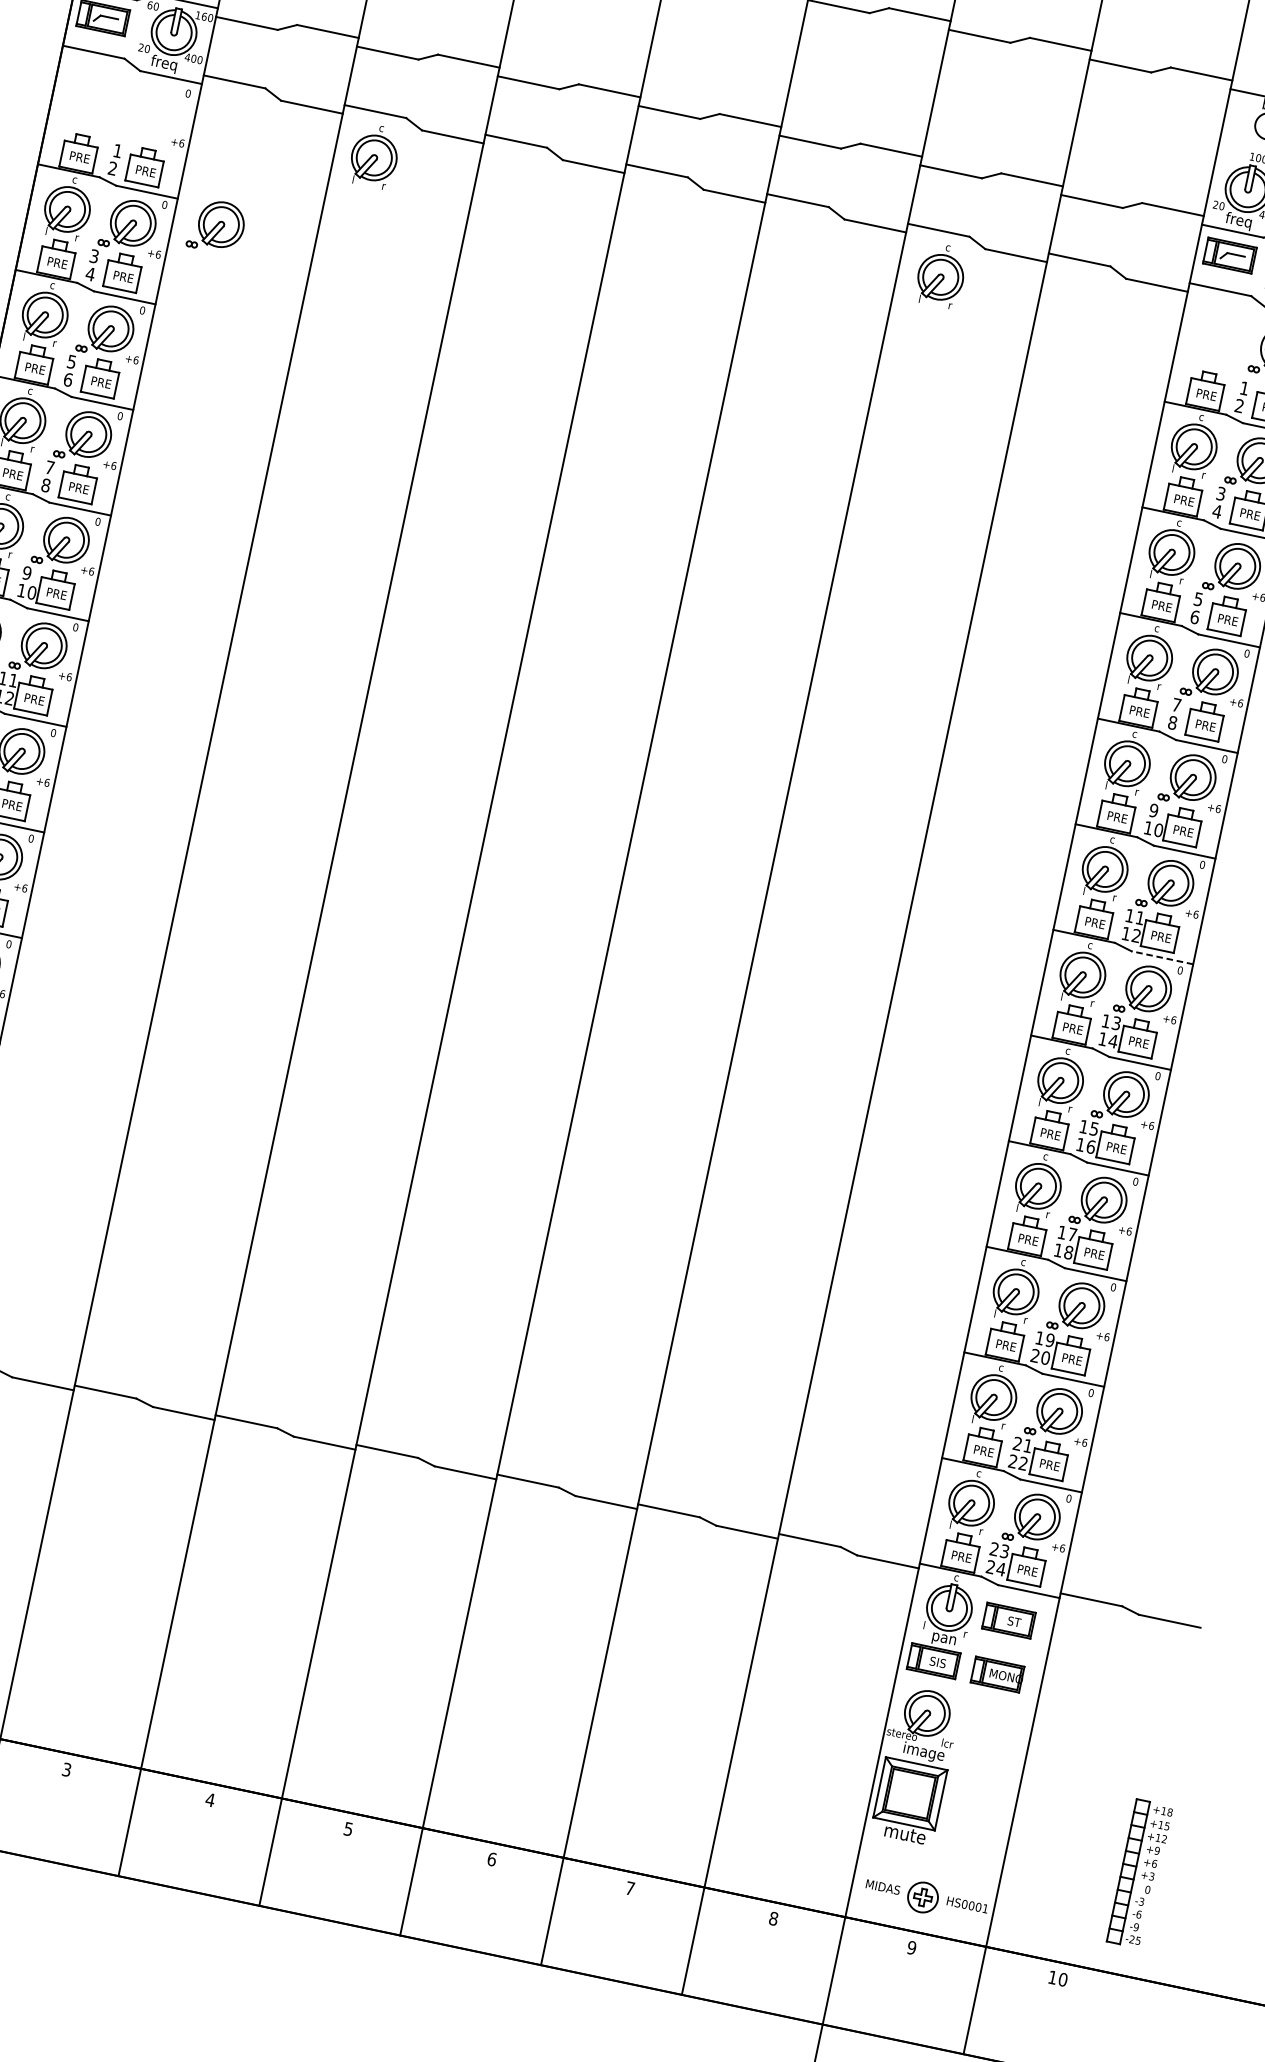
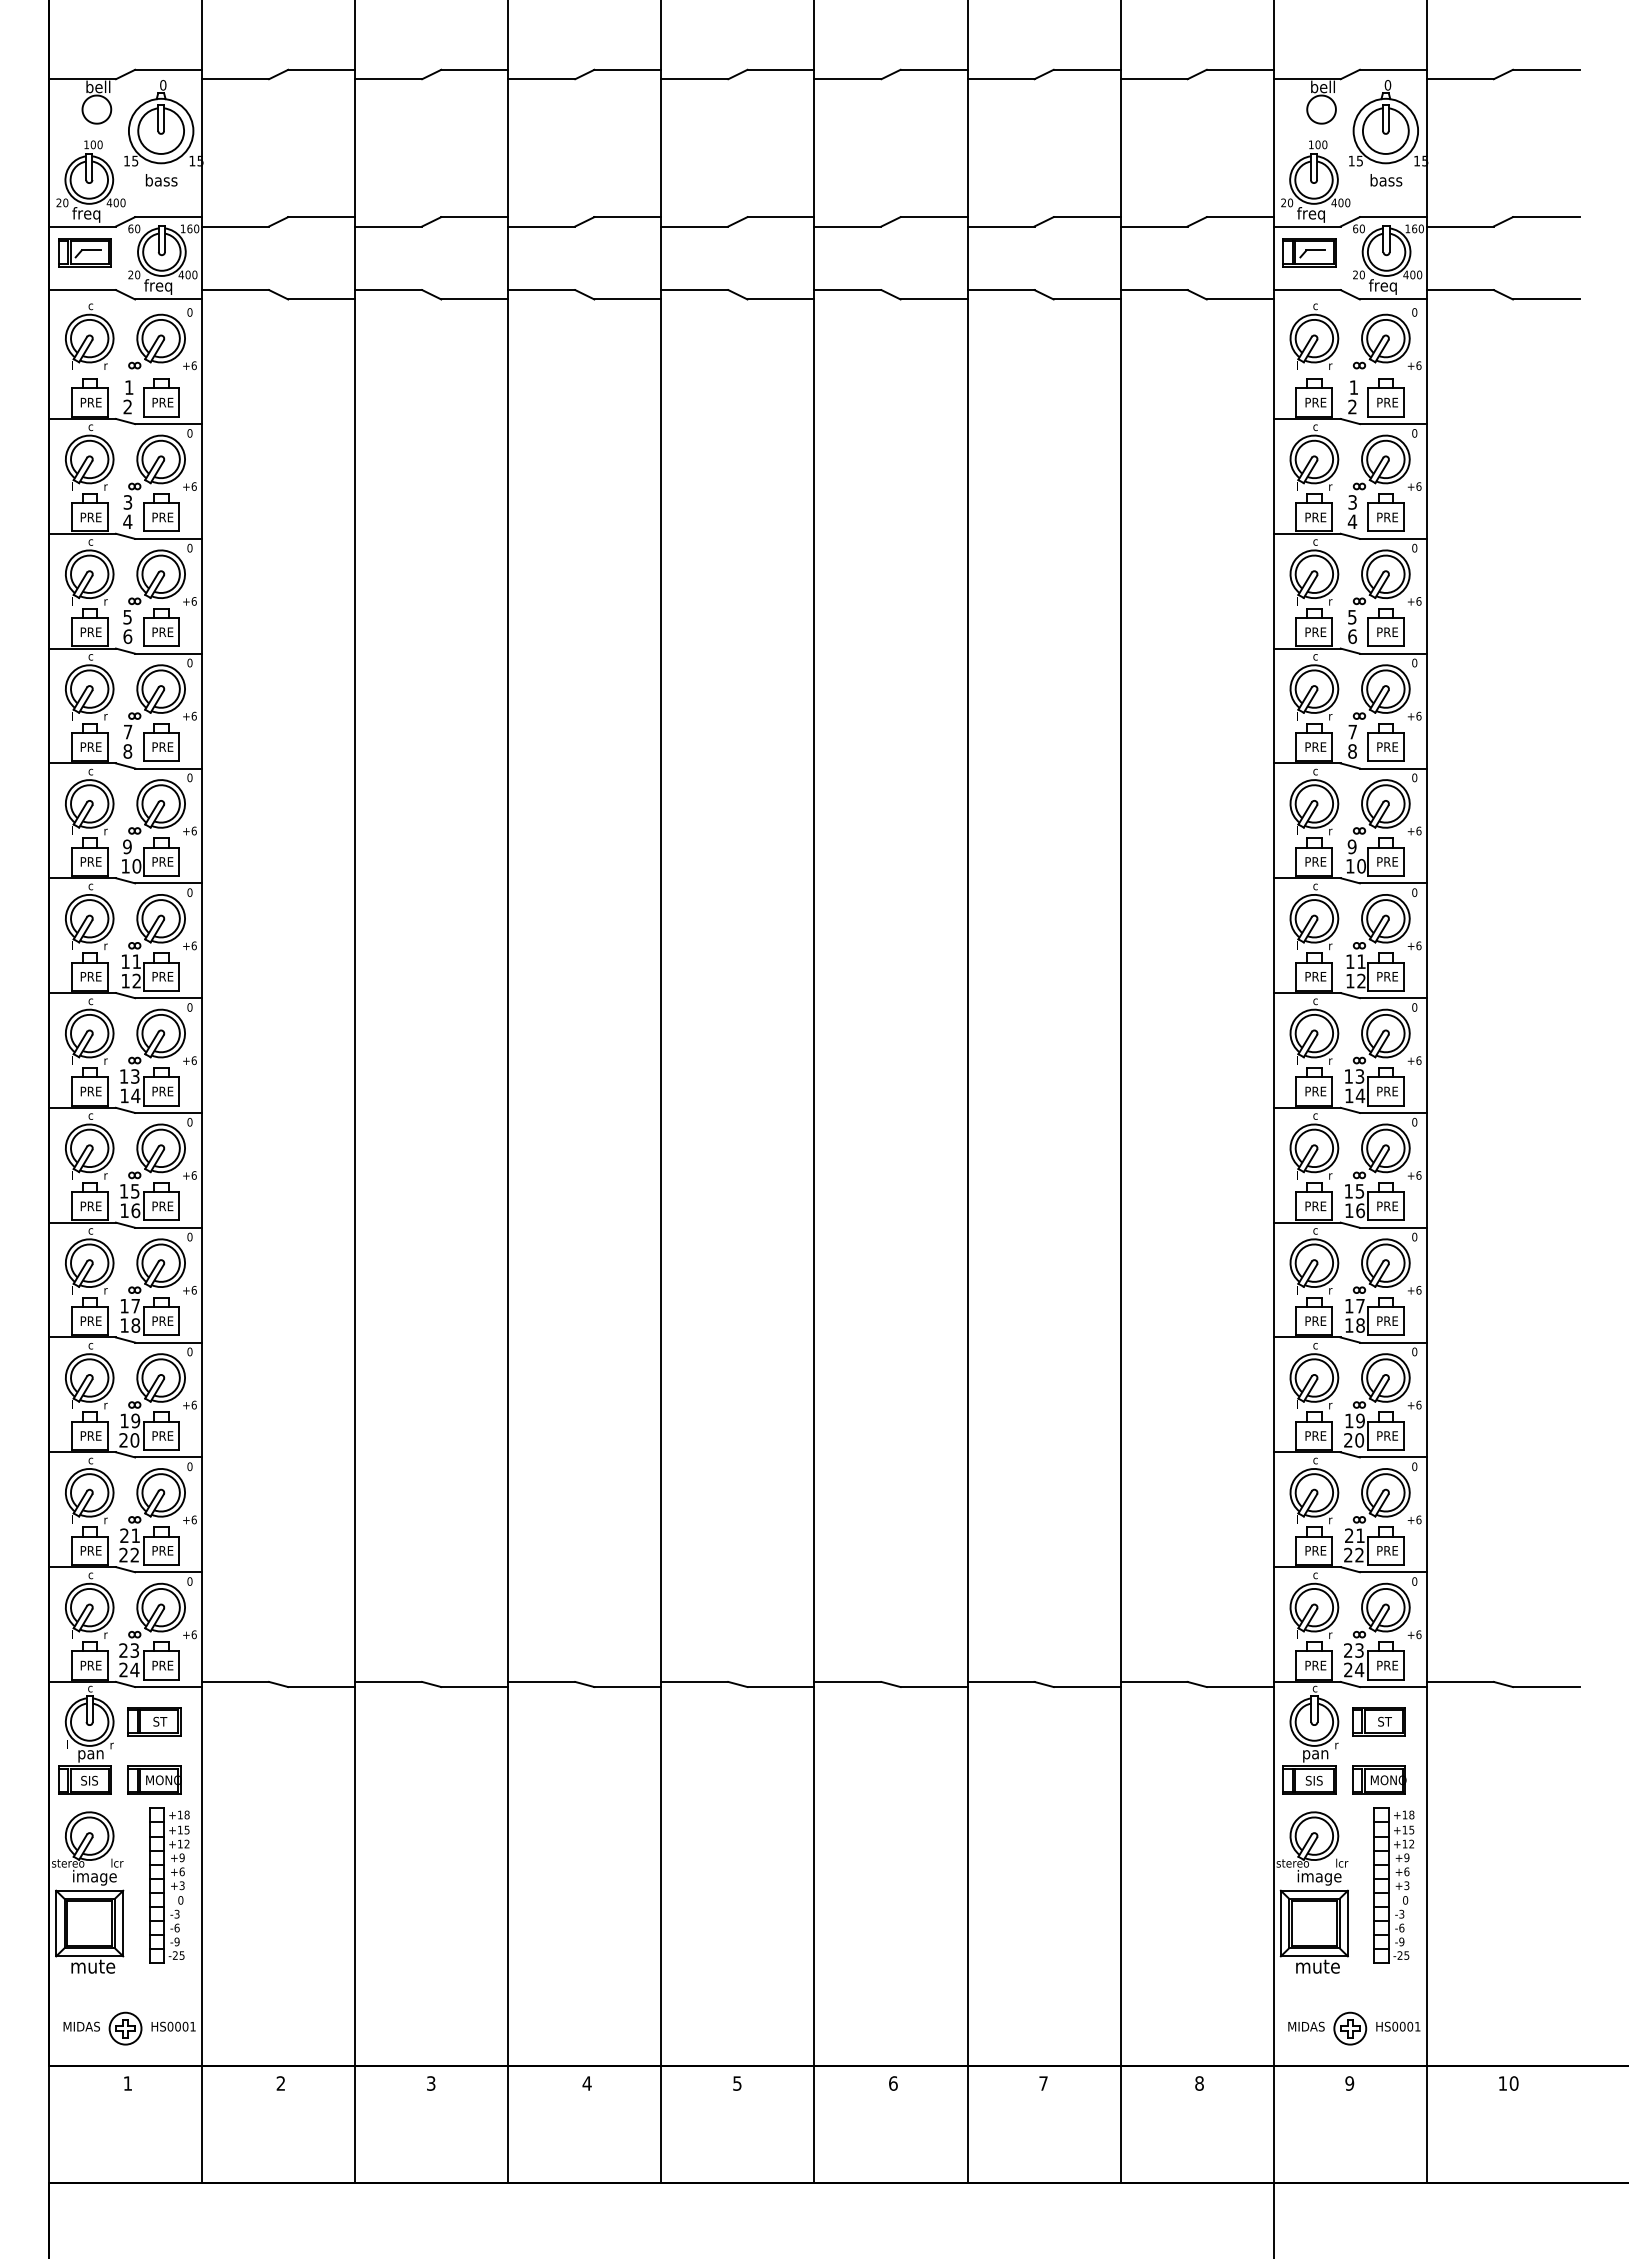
part: (374, 156) -> (89, 336), moved
part: (216, 226) -> (156, 341), moved
part: (941, 275) -> (1314, 336), moved
line: (1161, 957) -> (1392, 998), dashed -> solid
part: (1139, 1873) -> (1393, 1885), moved

